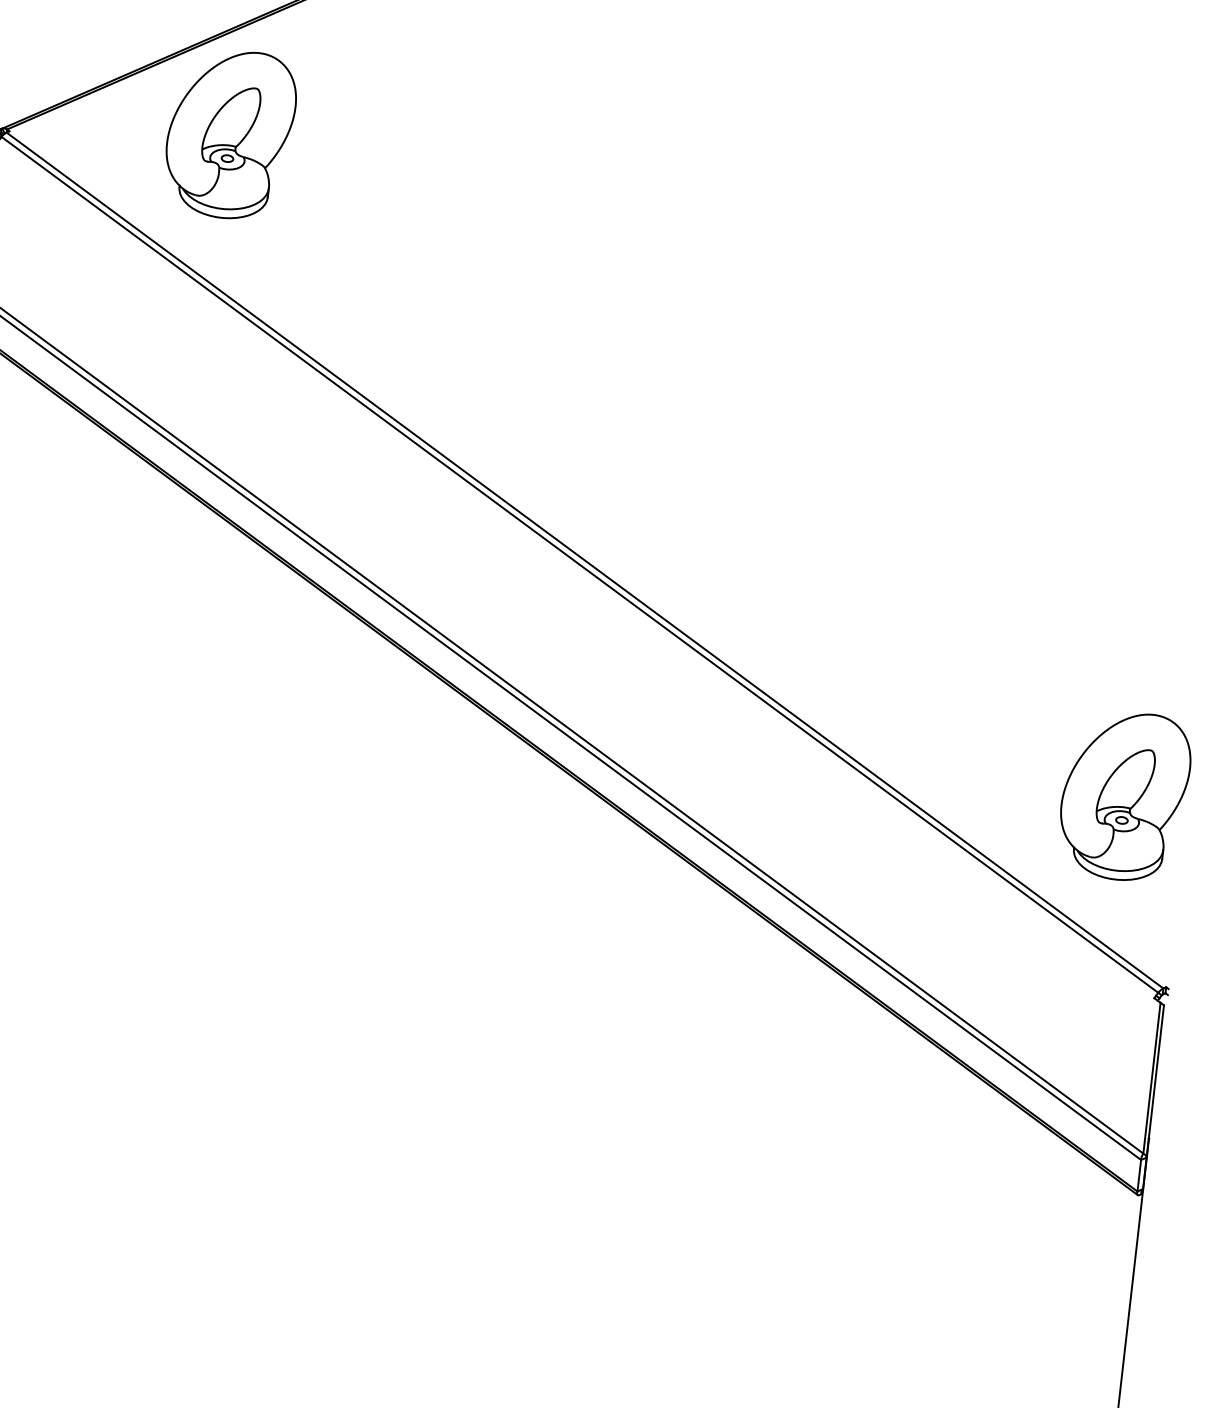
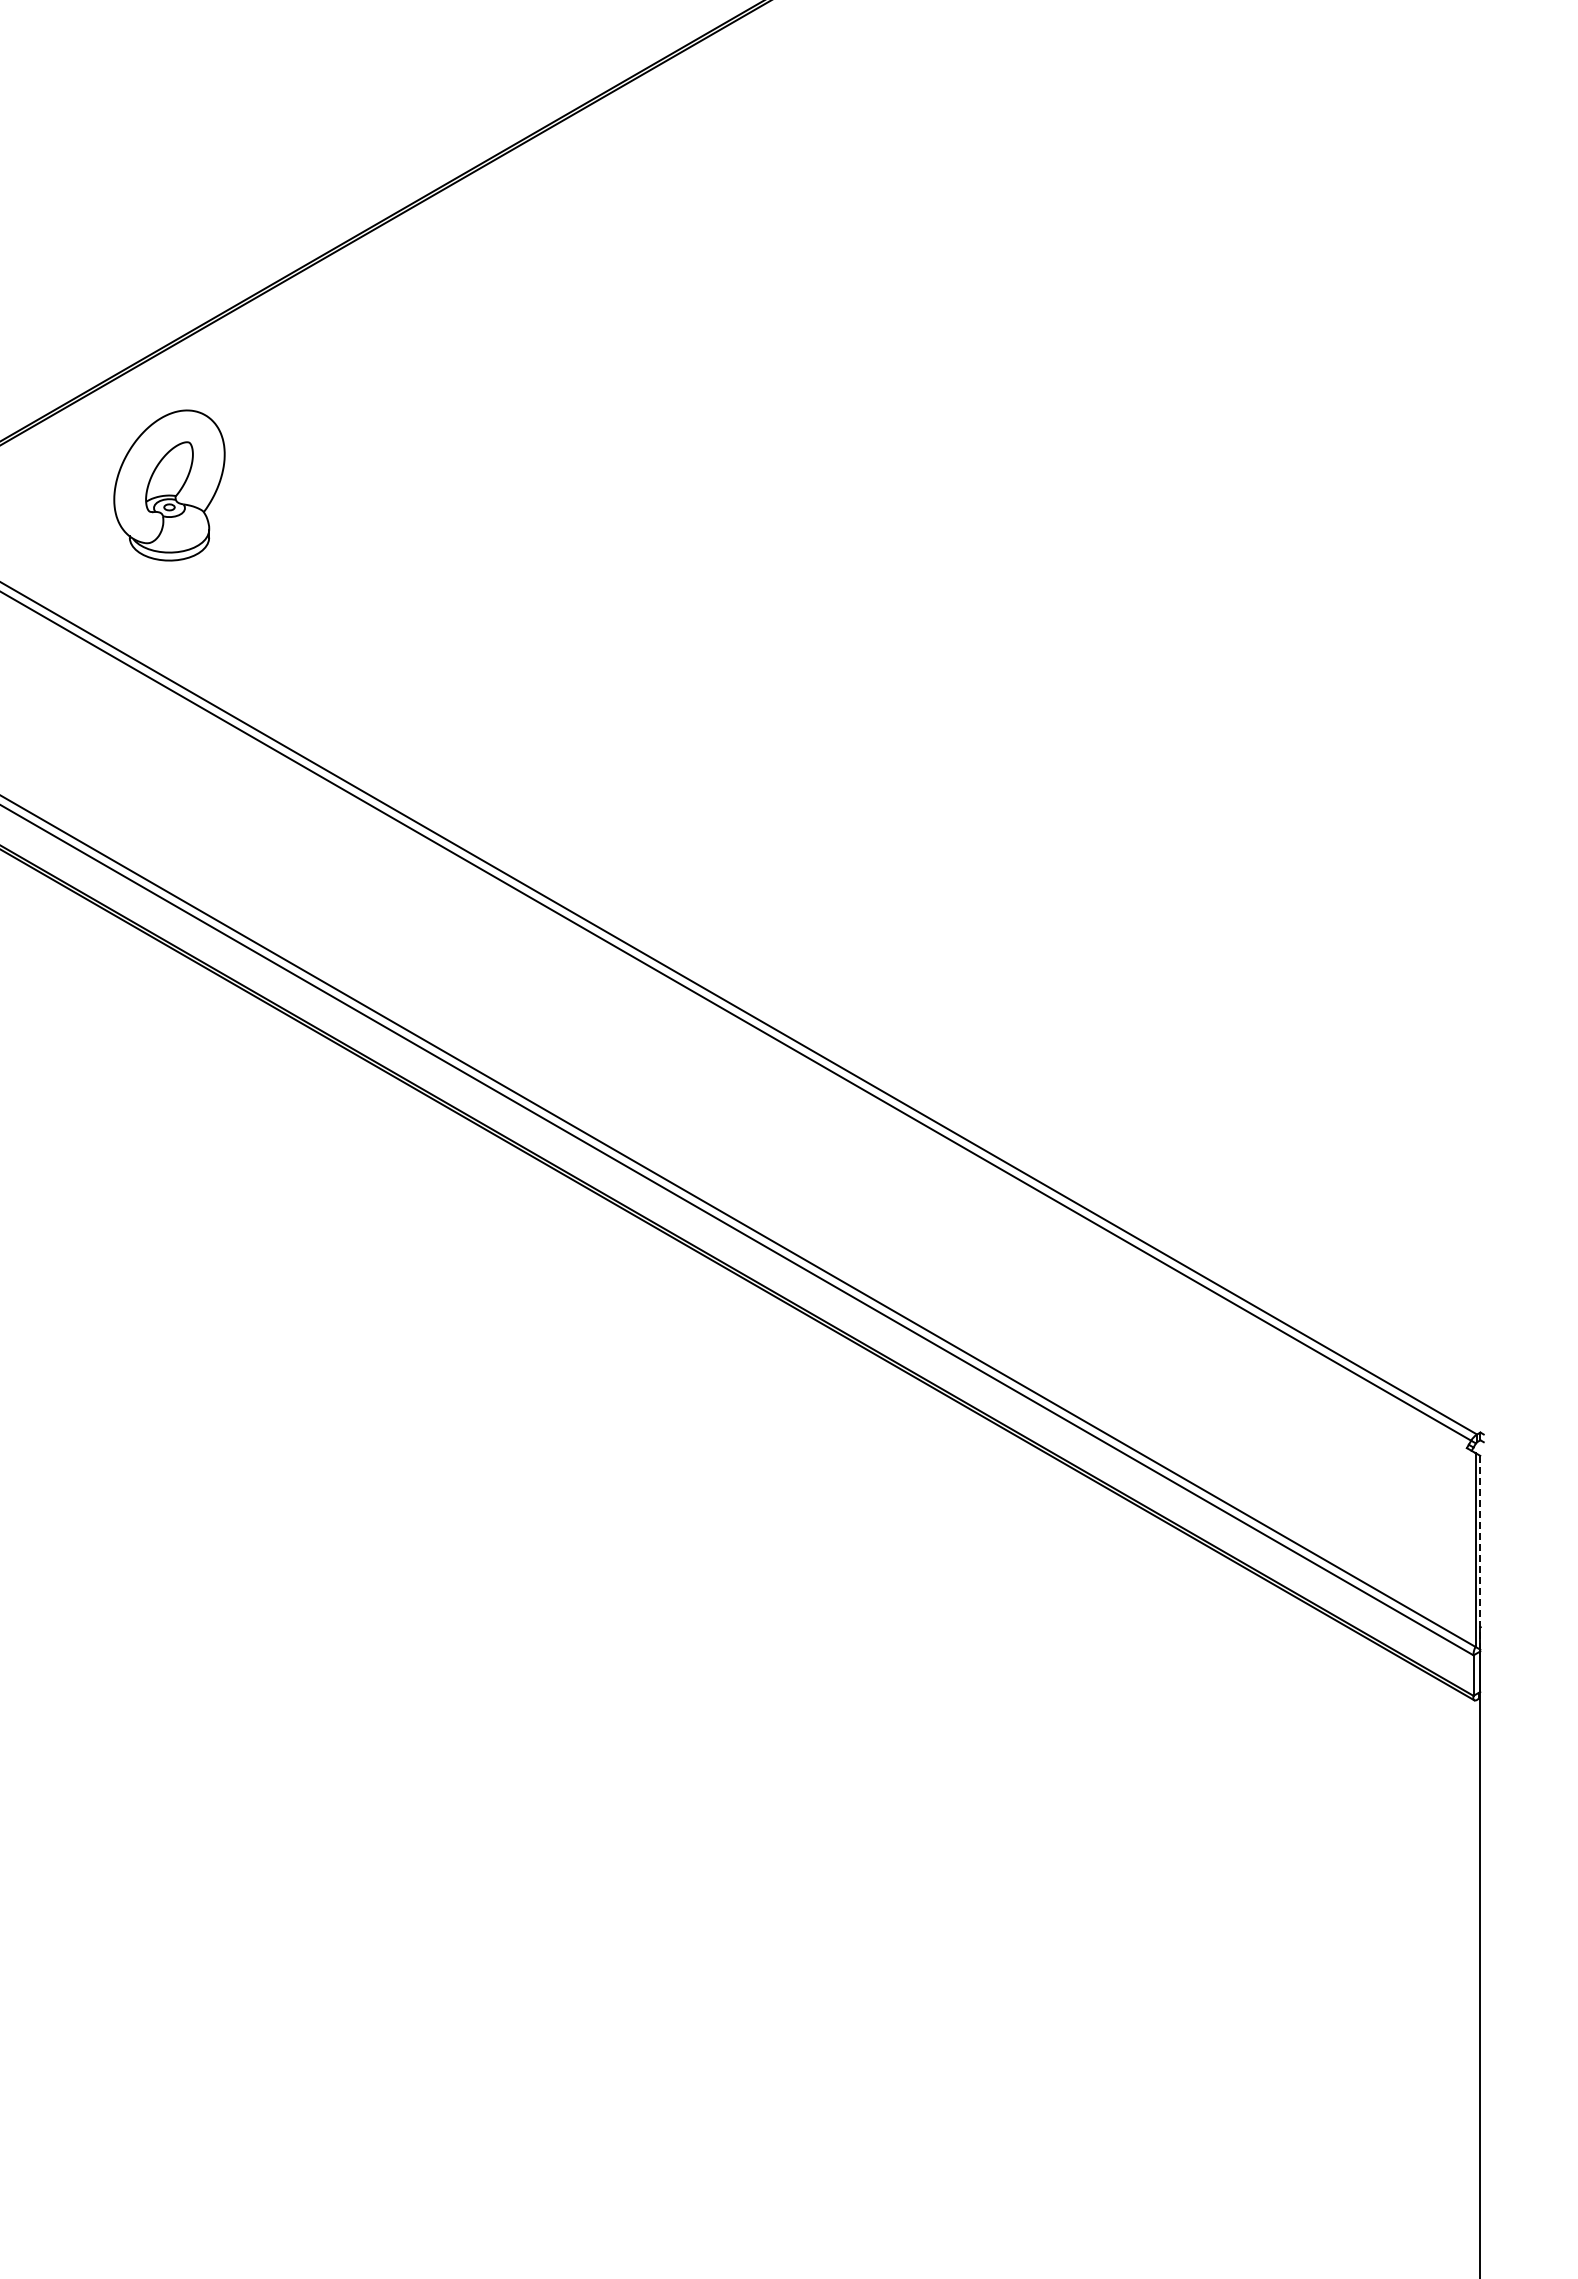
part: (230, 134) -> (169, 485), size x0.7
part: (1124, 795) -> (1399, 1195), removed
line: (1155, 1080) -> (1480, 1552), solid -> dashed

